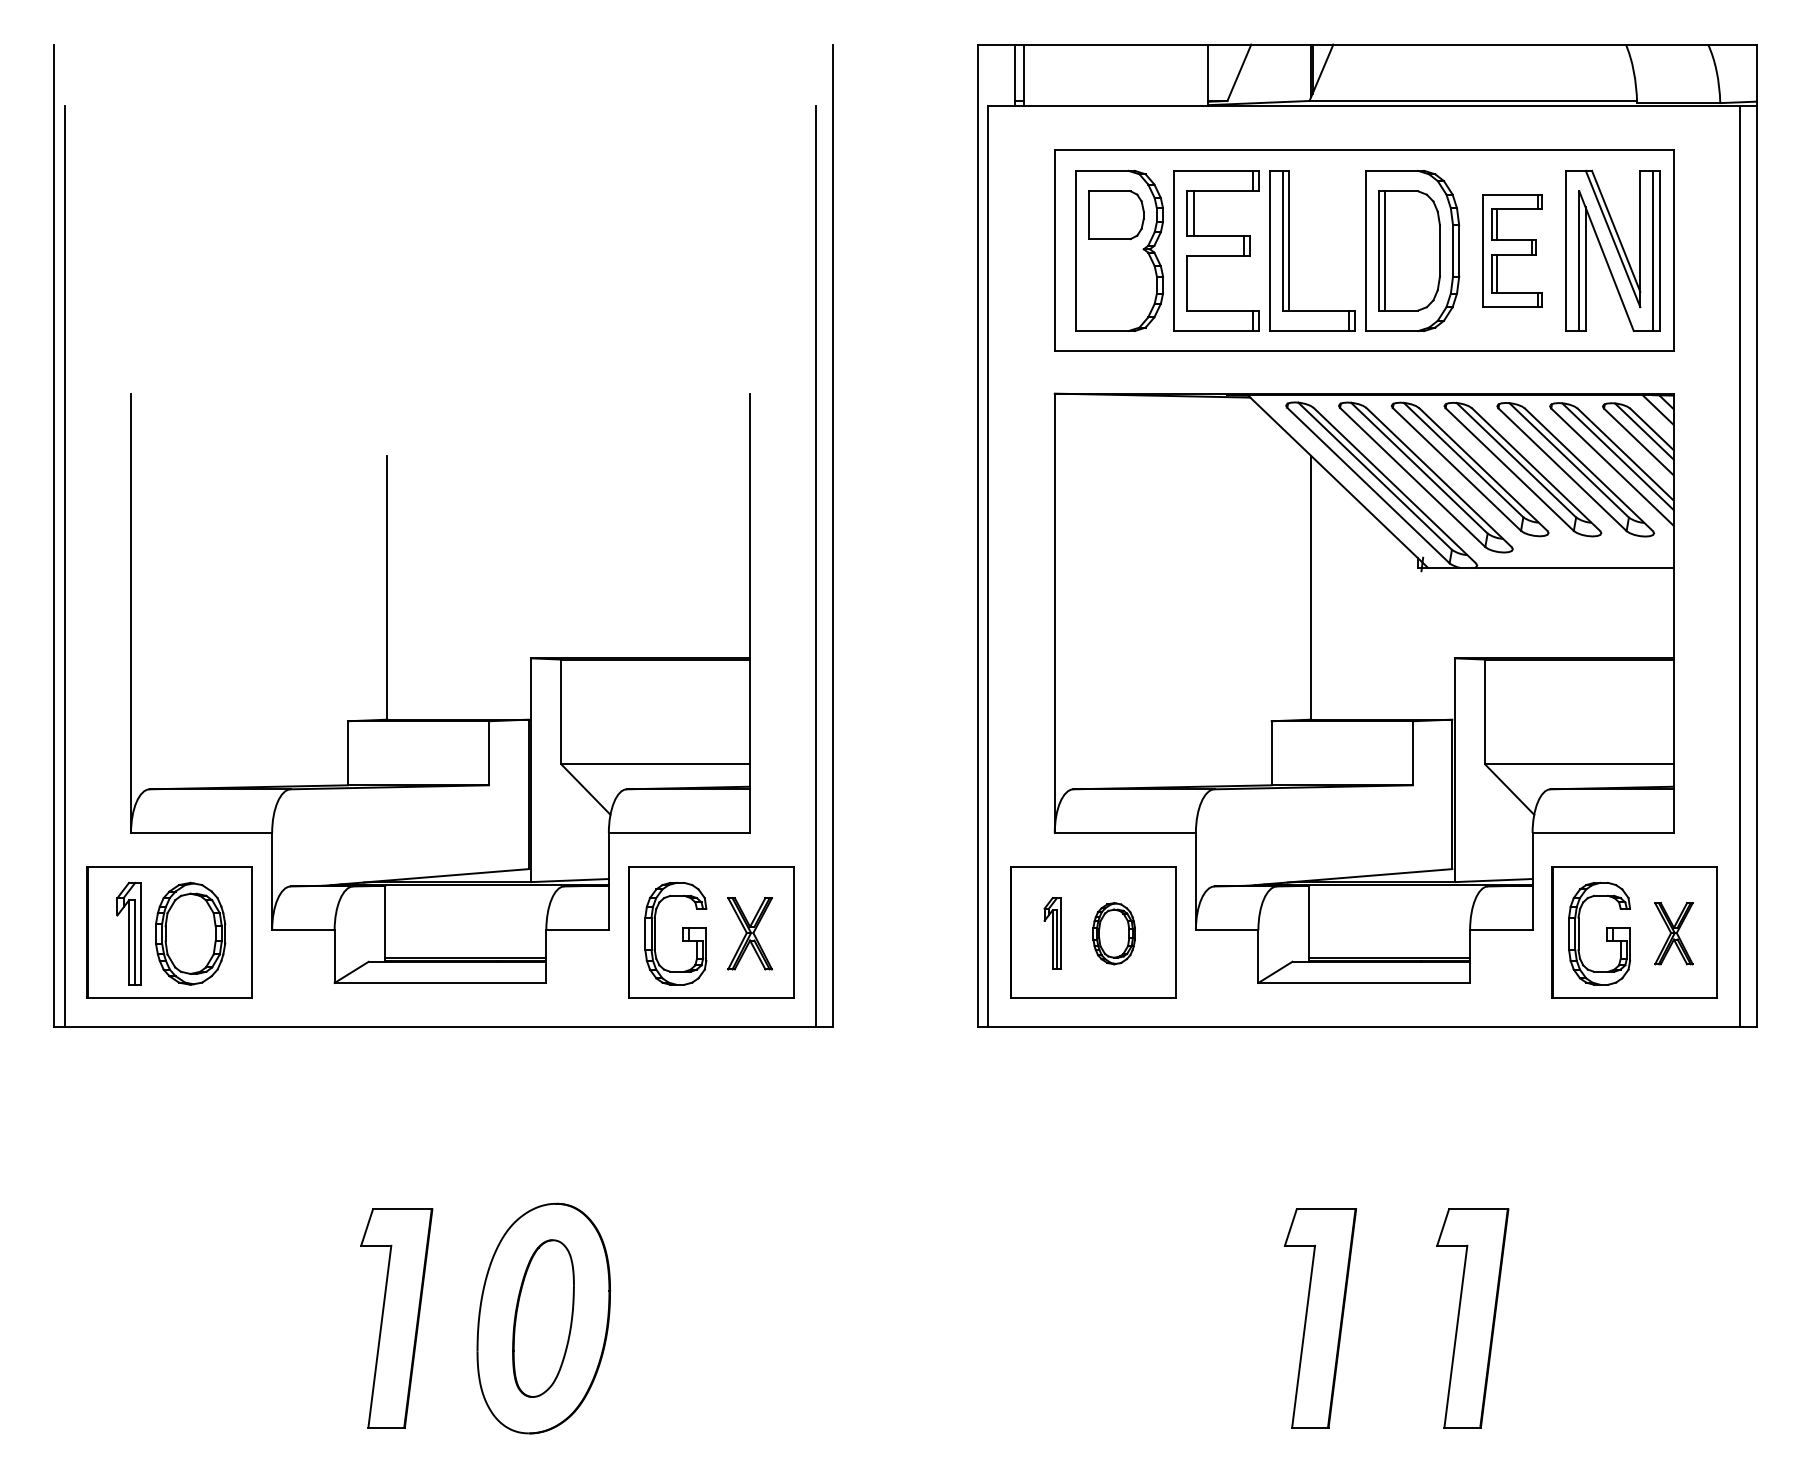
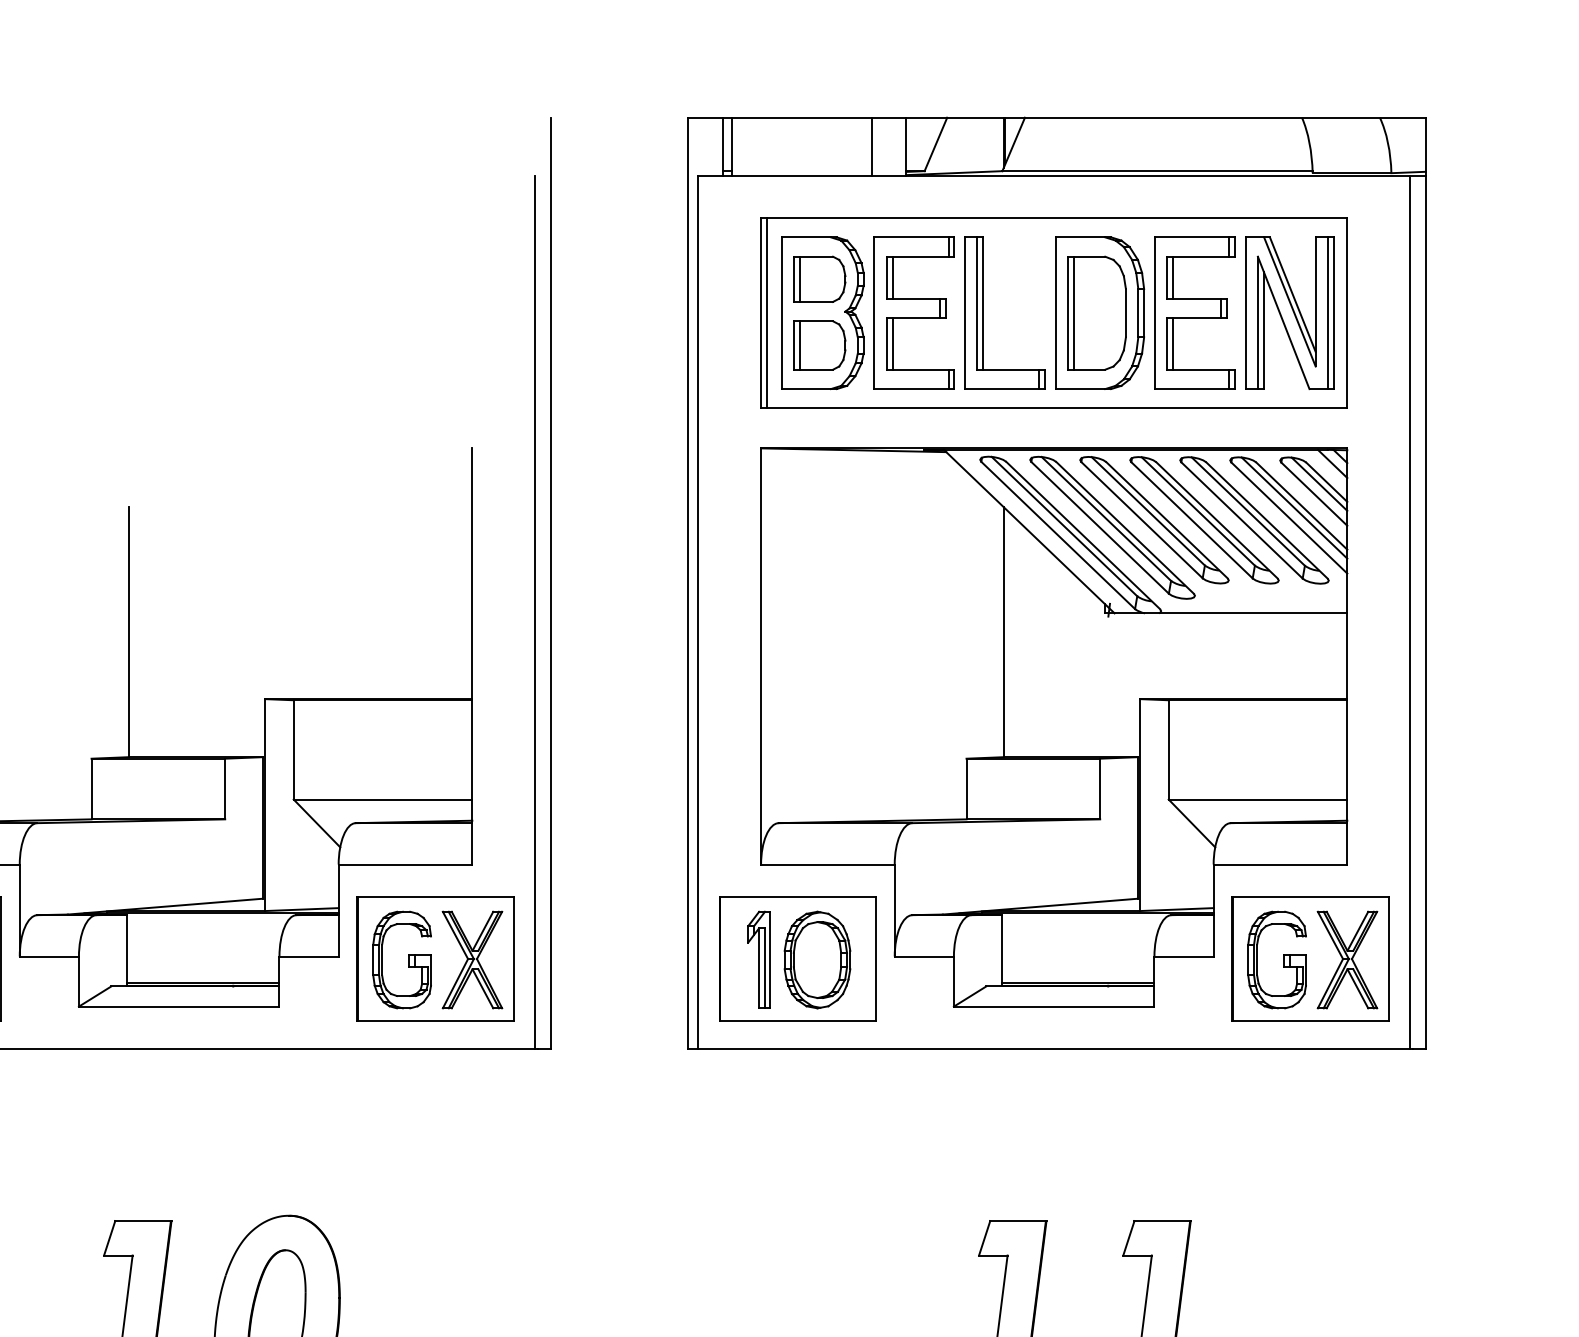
line: (1171, 75) -> (871, 147), added
line: (1095, 215) -> (799, 279), added
line: (1061, 250) -> (767, 312), added
part: (1512, 250) -> (1194, 312), size x1.43
line: (1193, 283) -> (892, 344), added
part: (1116, 284) -> (819, 344), added
part: (749, 933) -> (471, 959), size x1.43
part: (1052, 933) -> (758, 959), size x1.43
part: (1113, 933) -> (816, 959), size x1.67
part: (1673, 933) -> (1347, 959), size x1.67

